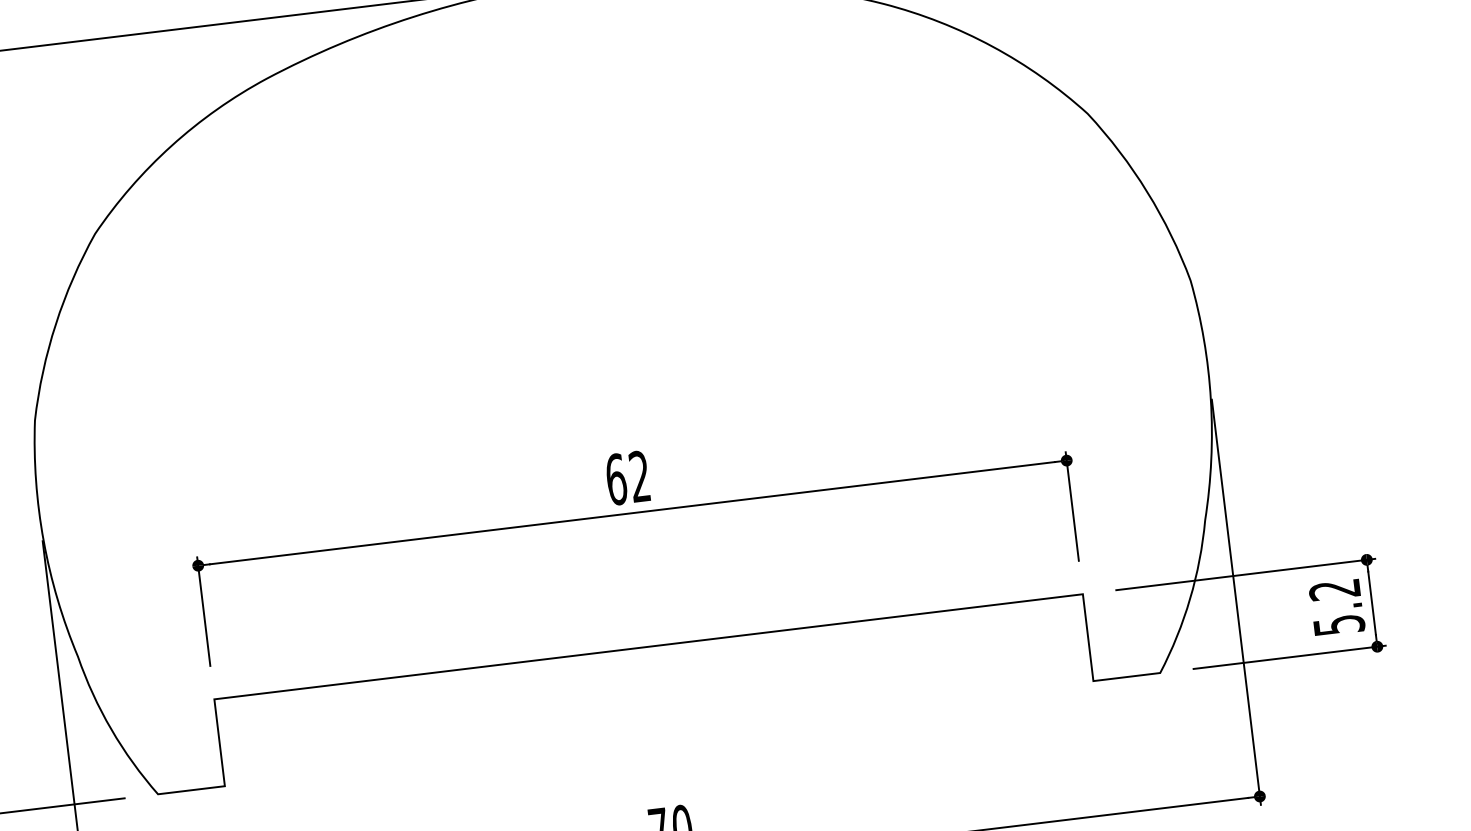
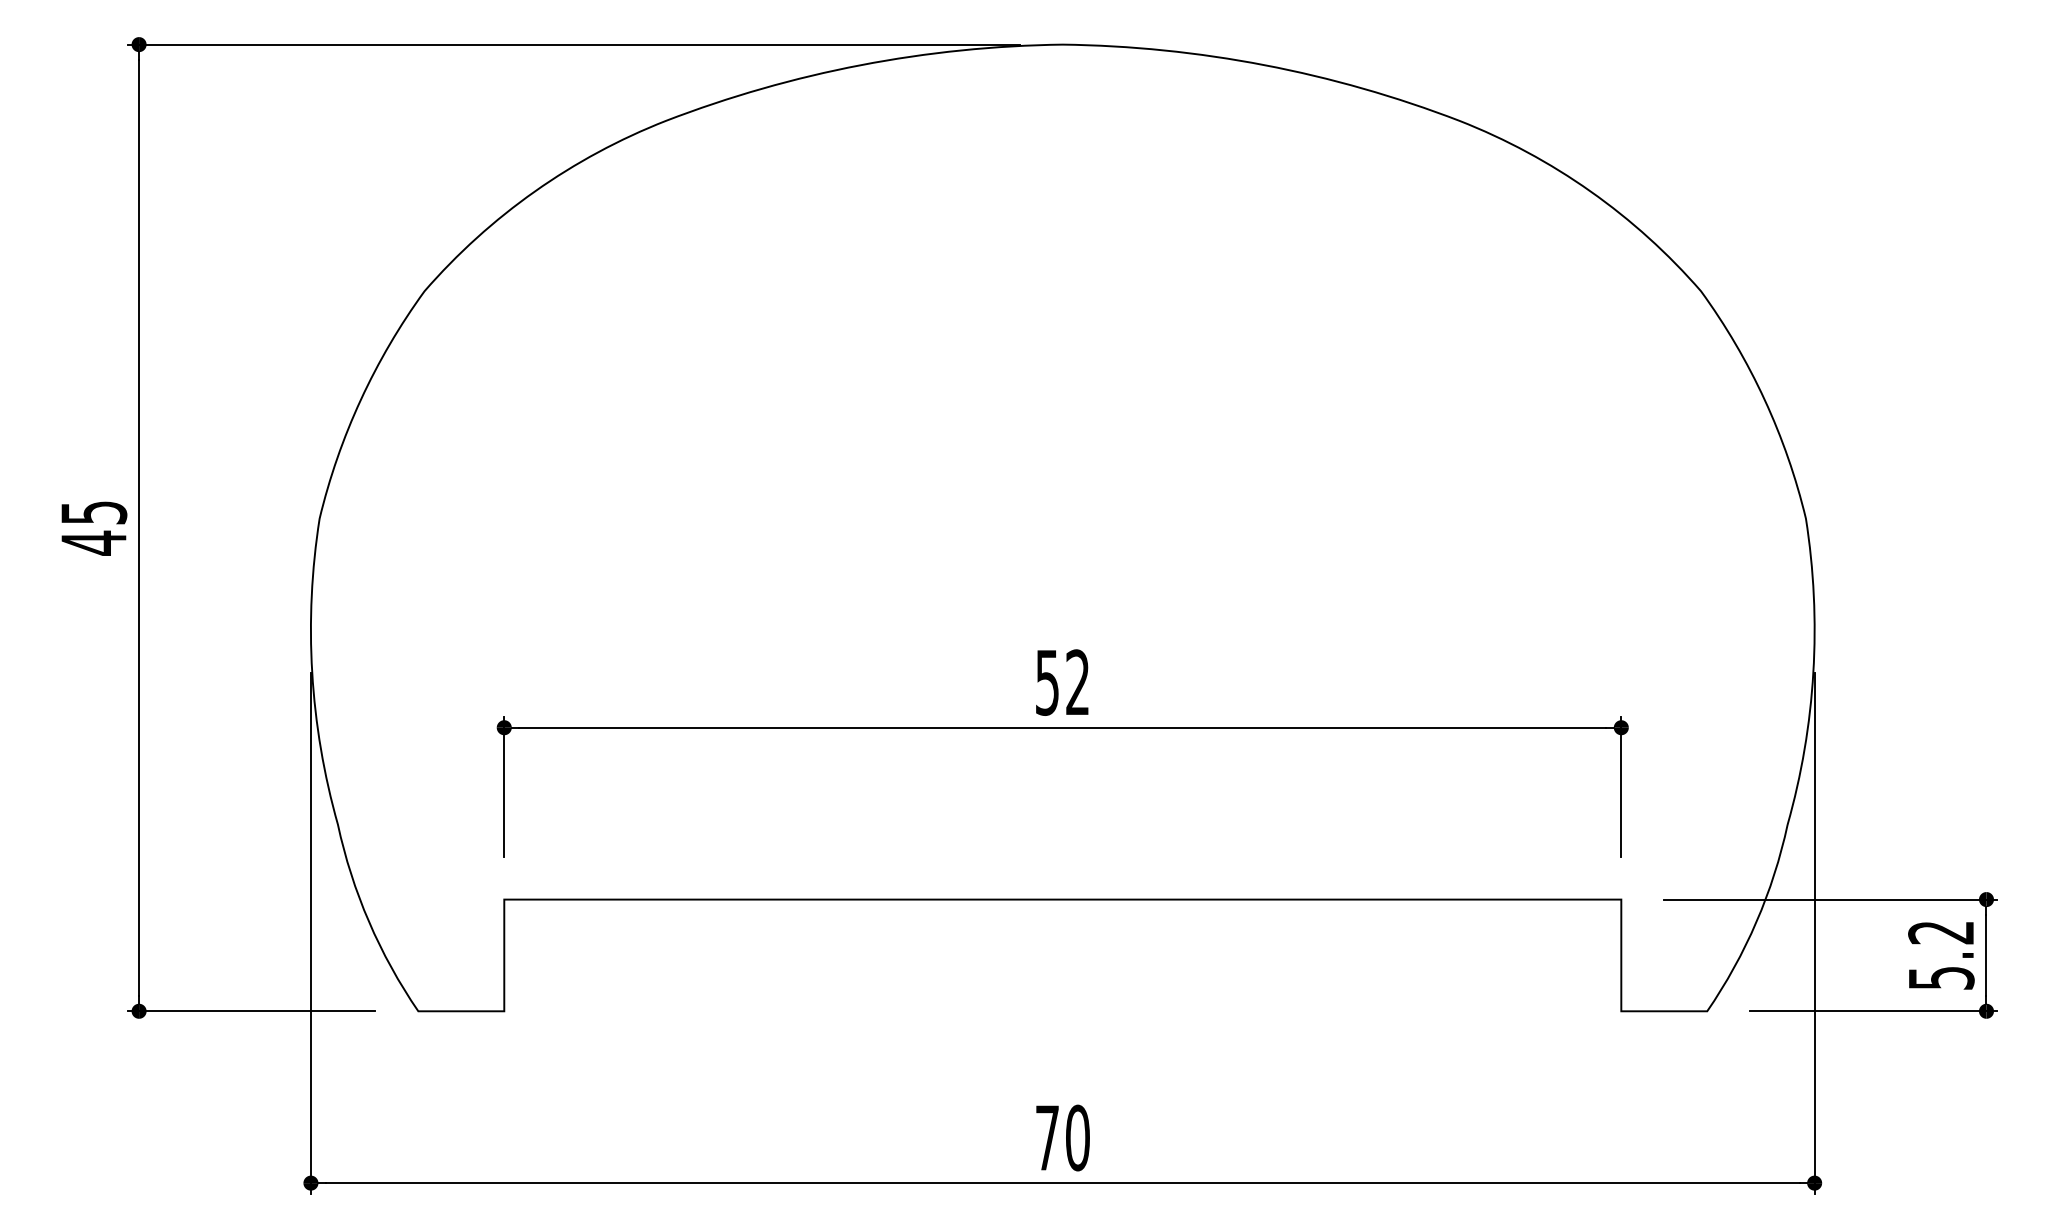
text: (616, 479) -> (1047, 682), 62 -> 52

